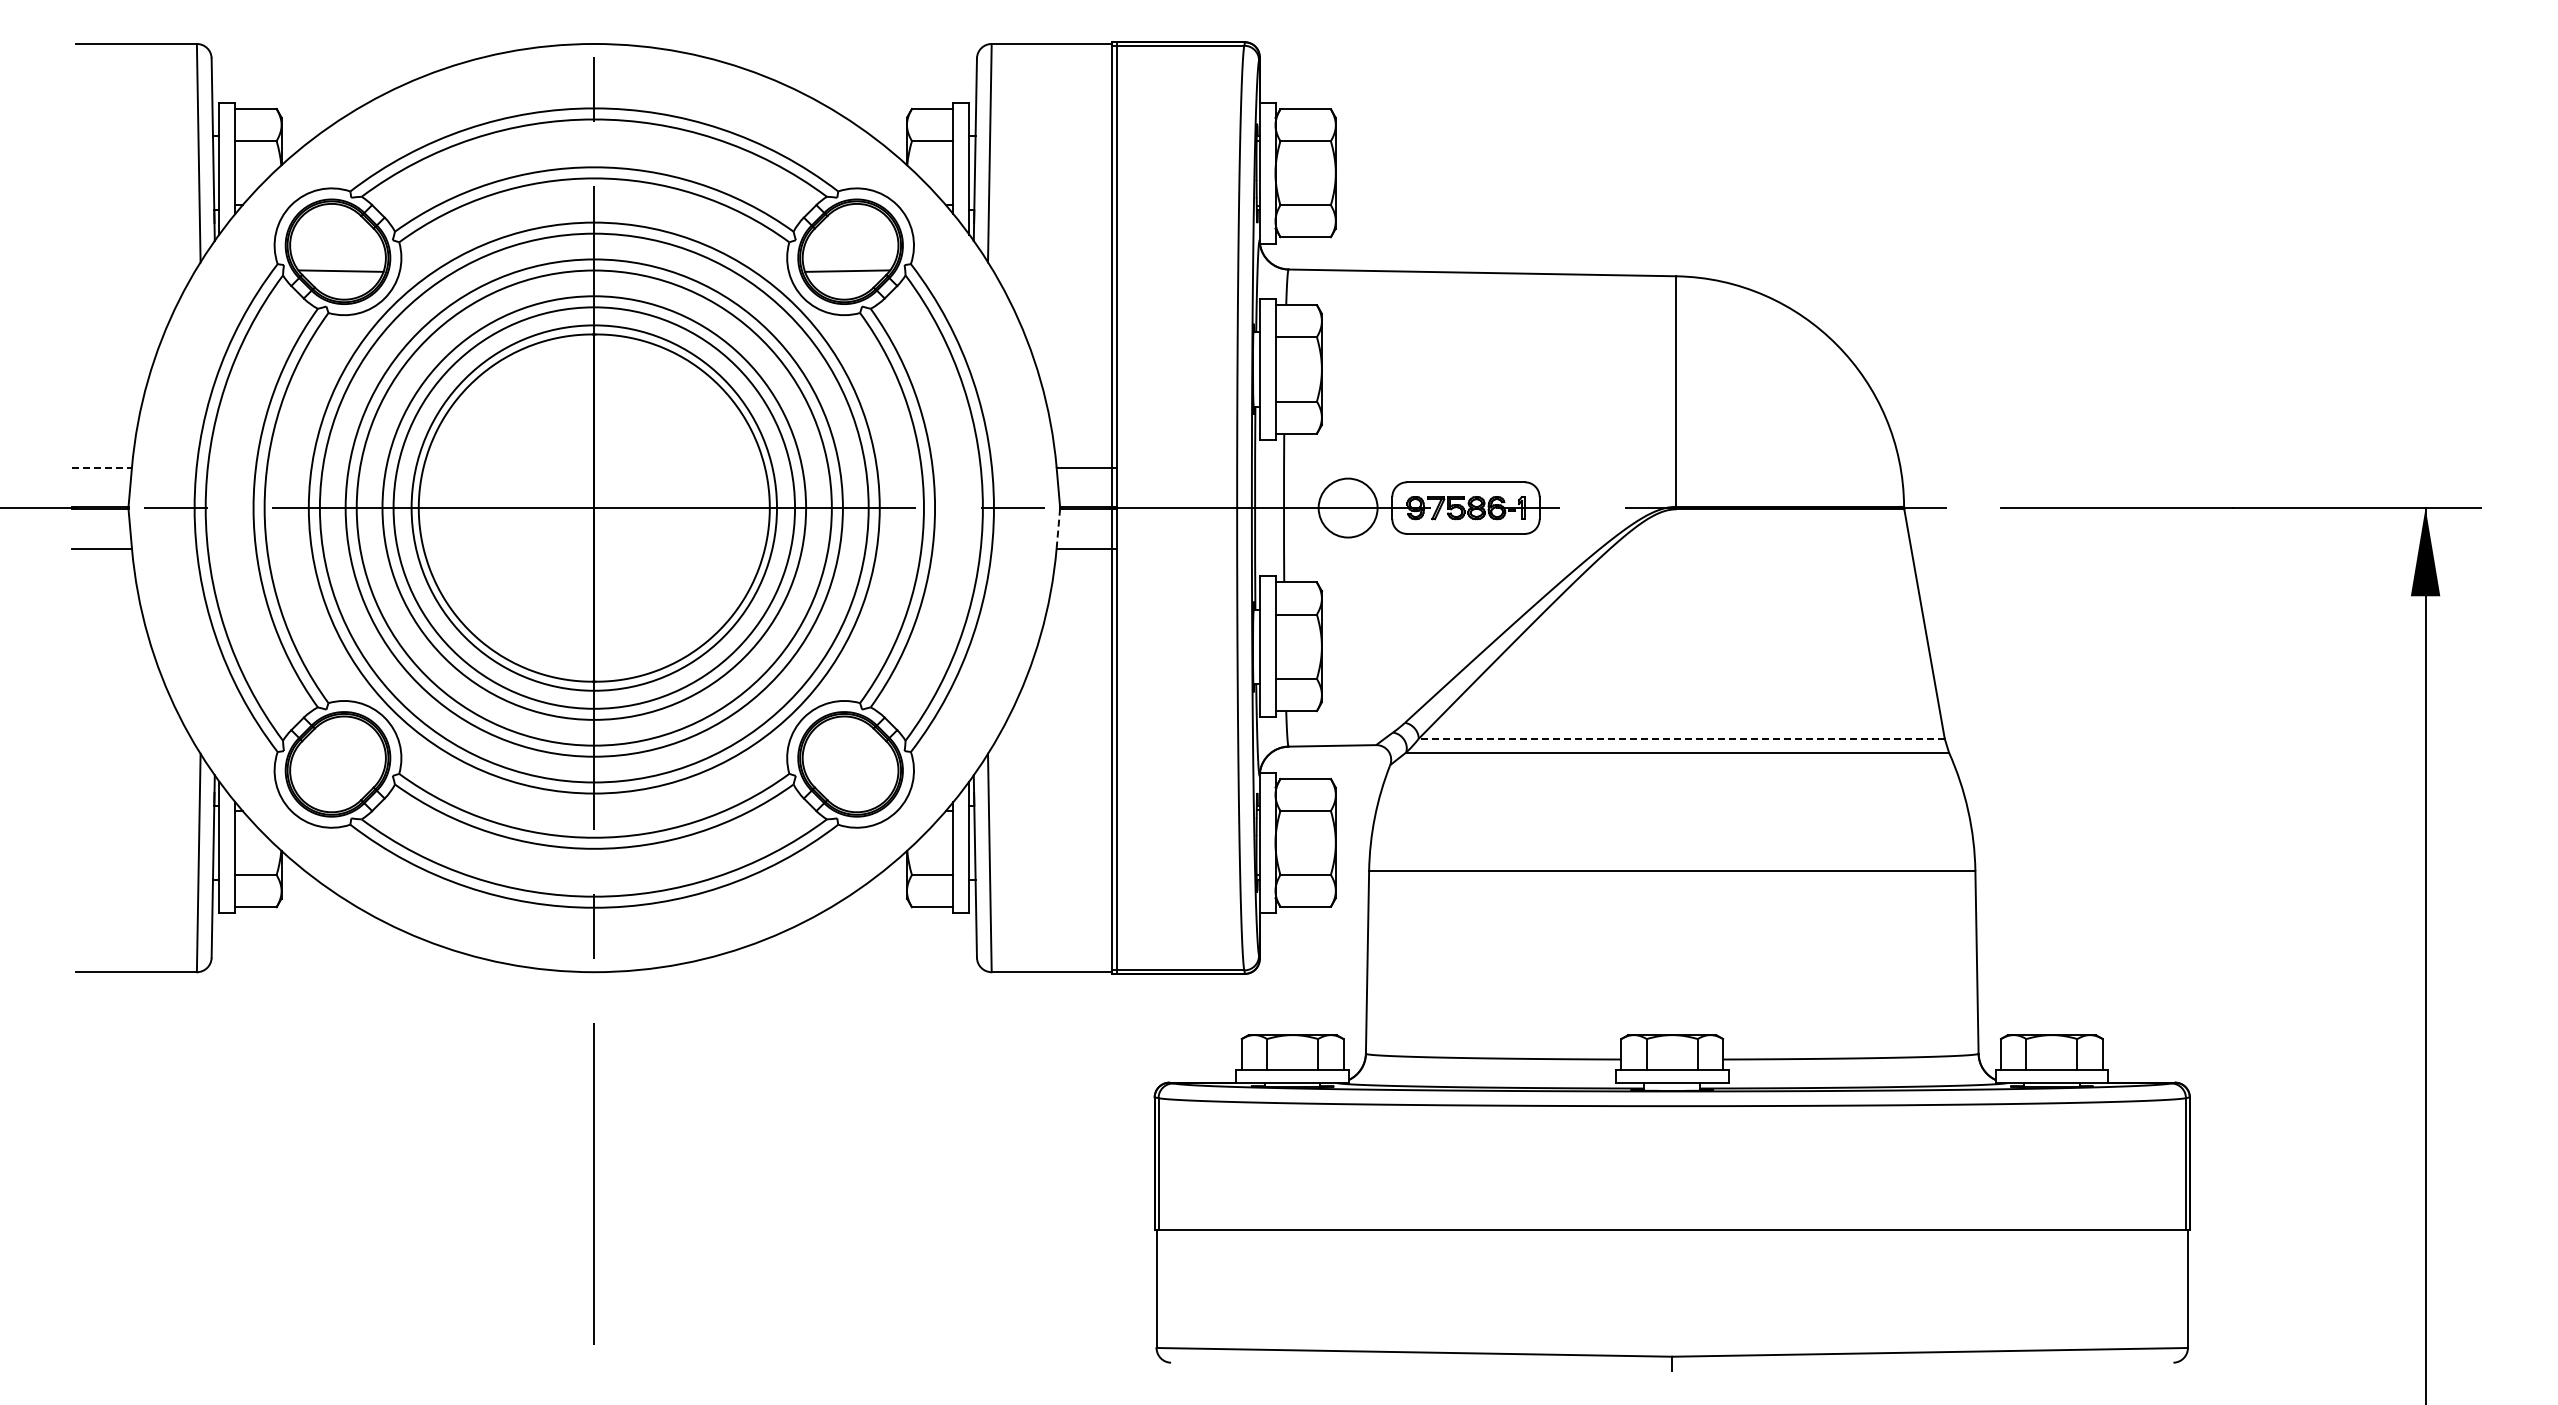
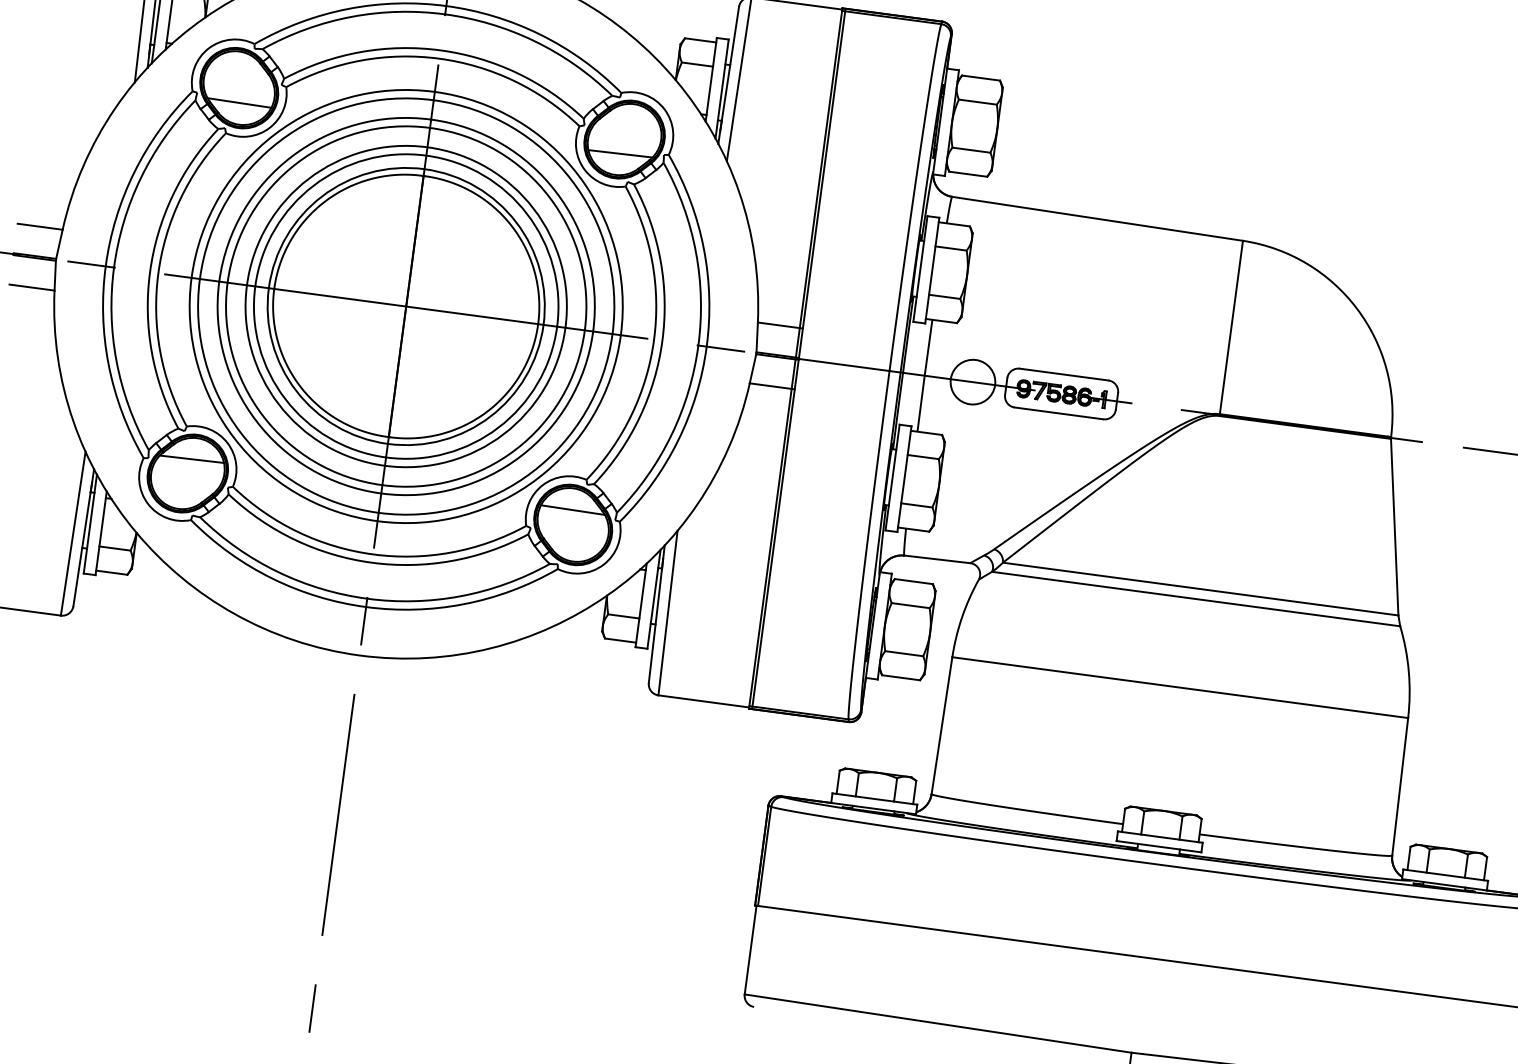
line: (102, 467) -> (40, 226), dashed -> solid
line: (1058, 528) -> (753, 368), dashed -> solid
line: (1681, 738) -> (1200, 588), dashed -> solid
line: (340, 744) -> (191, 458), added
line: (847, 744) -> (572, 509), added

